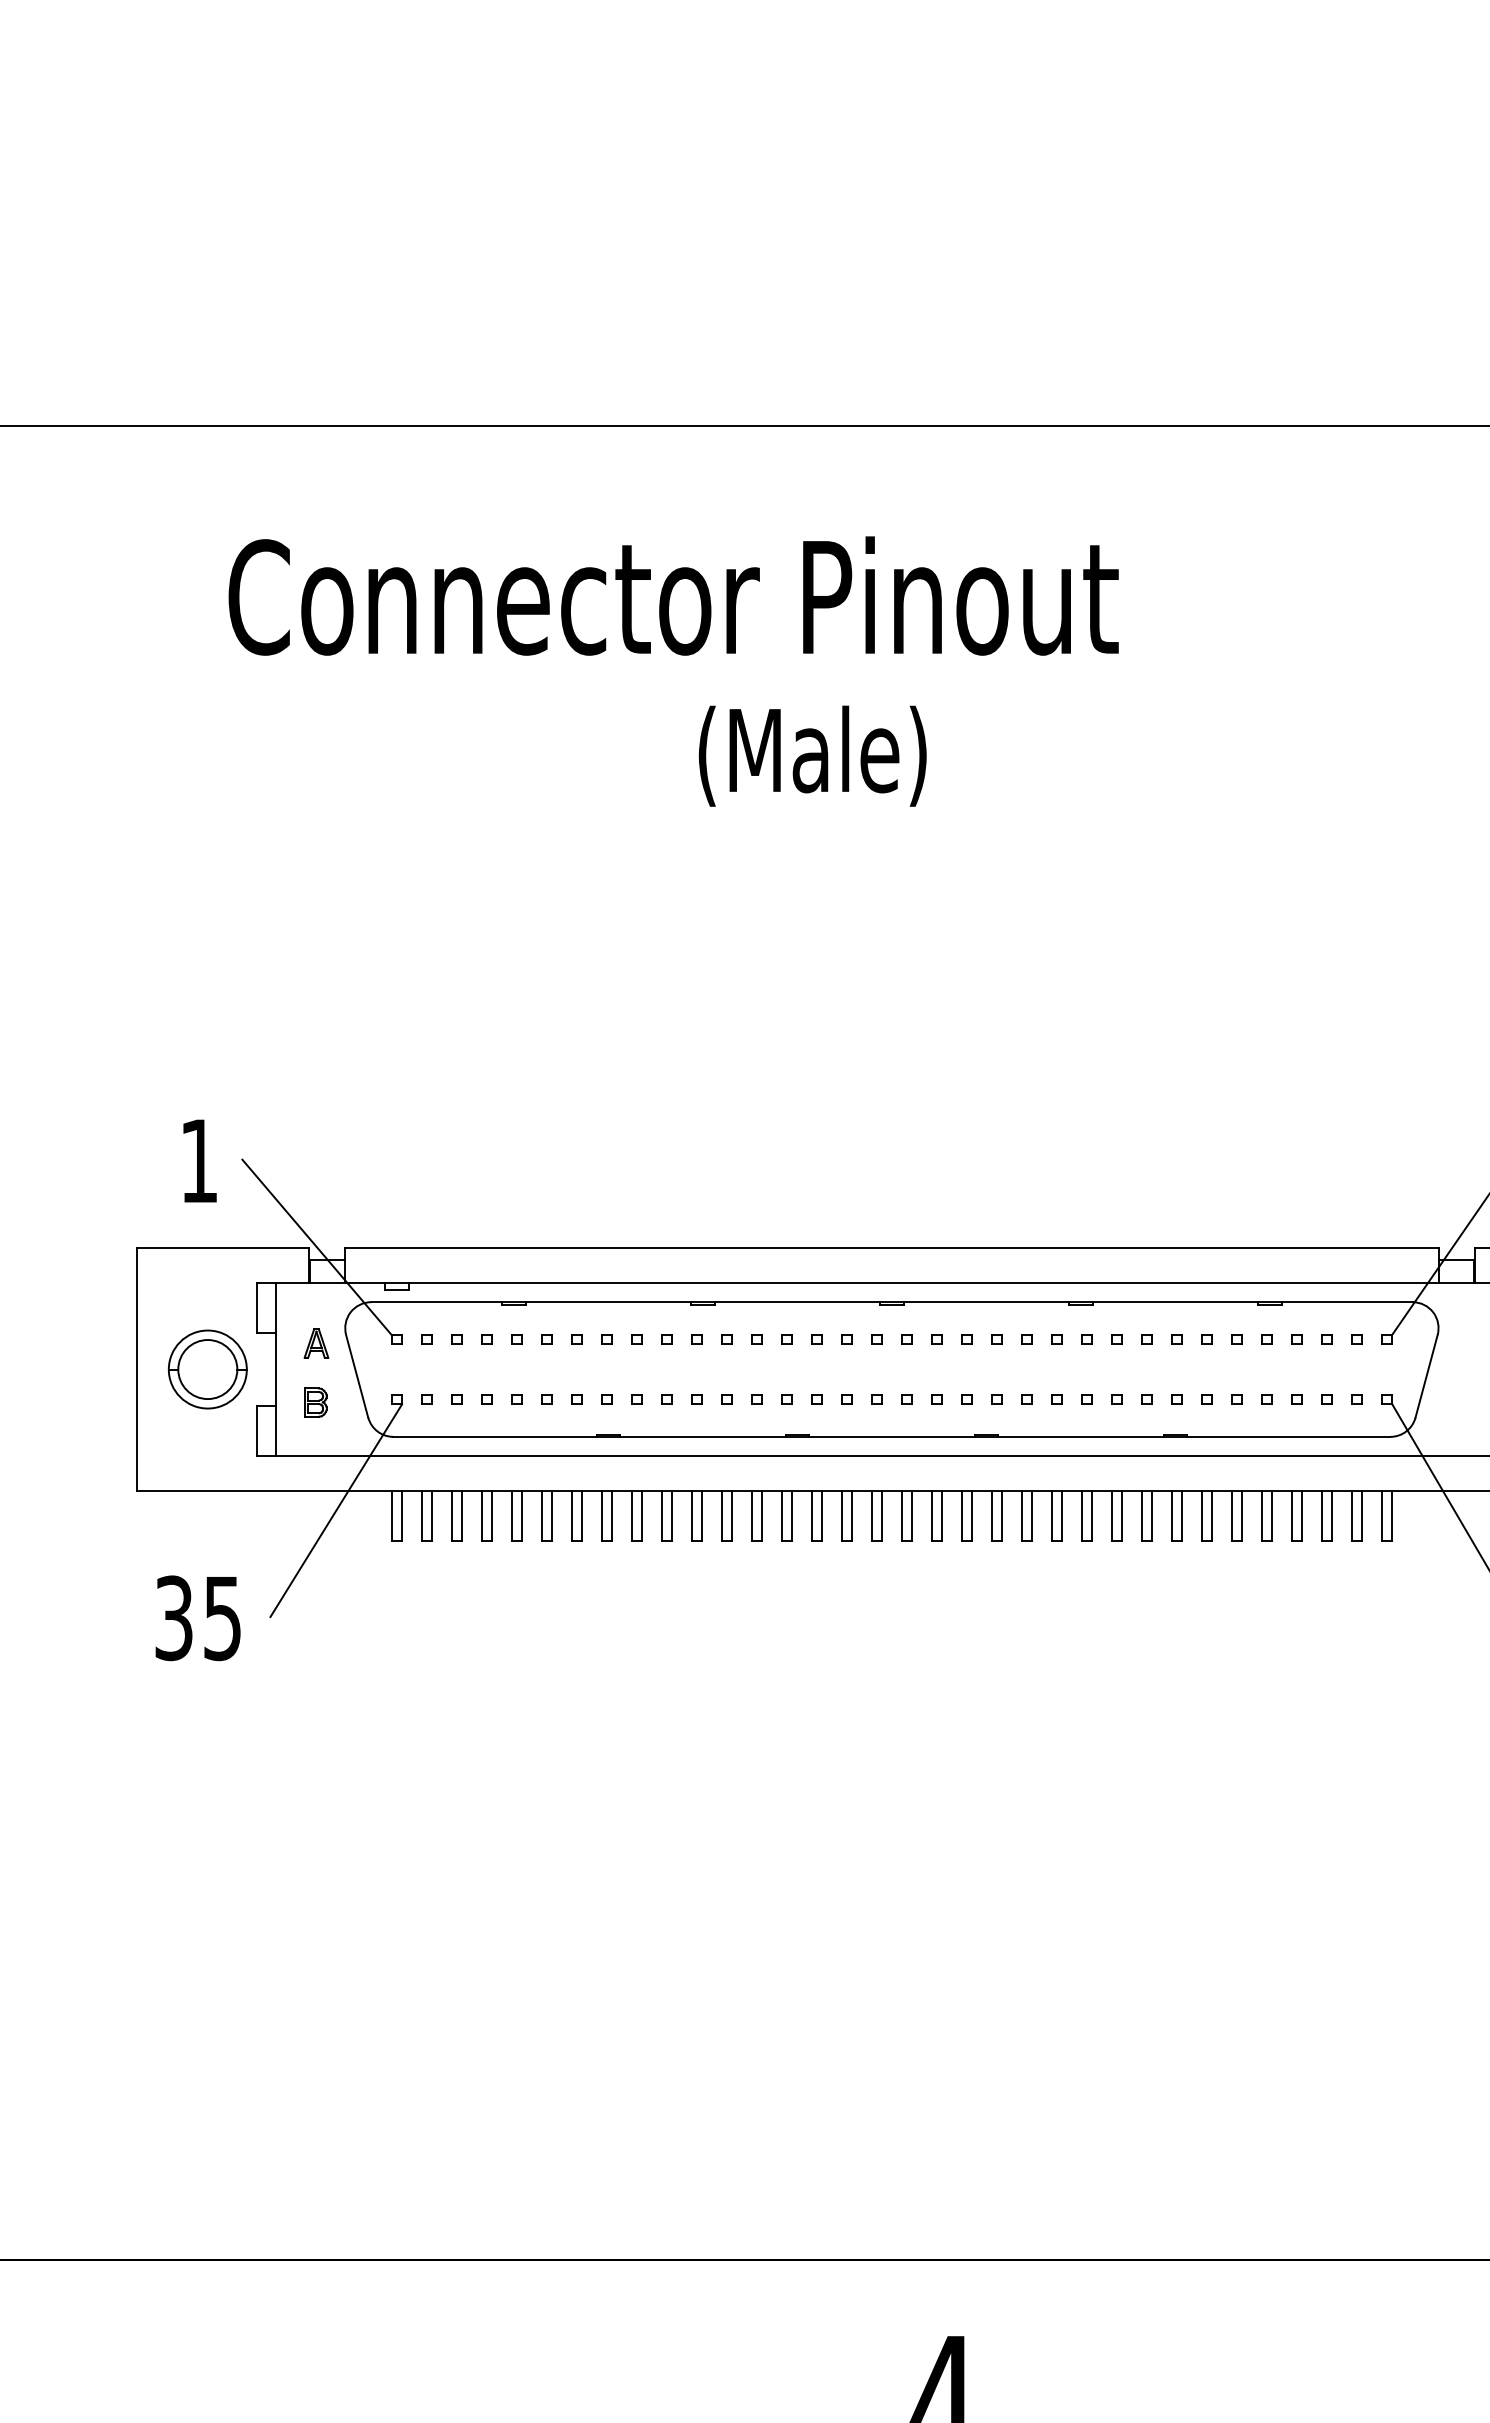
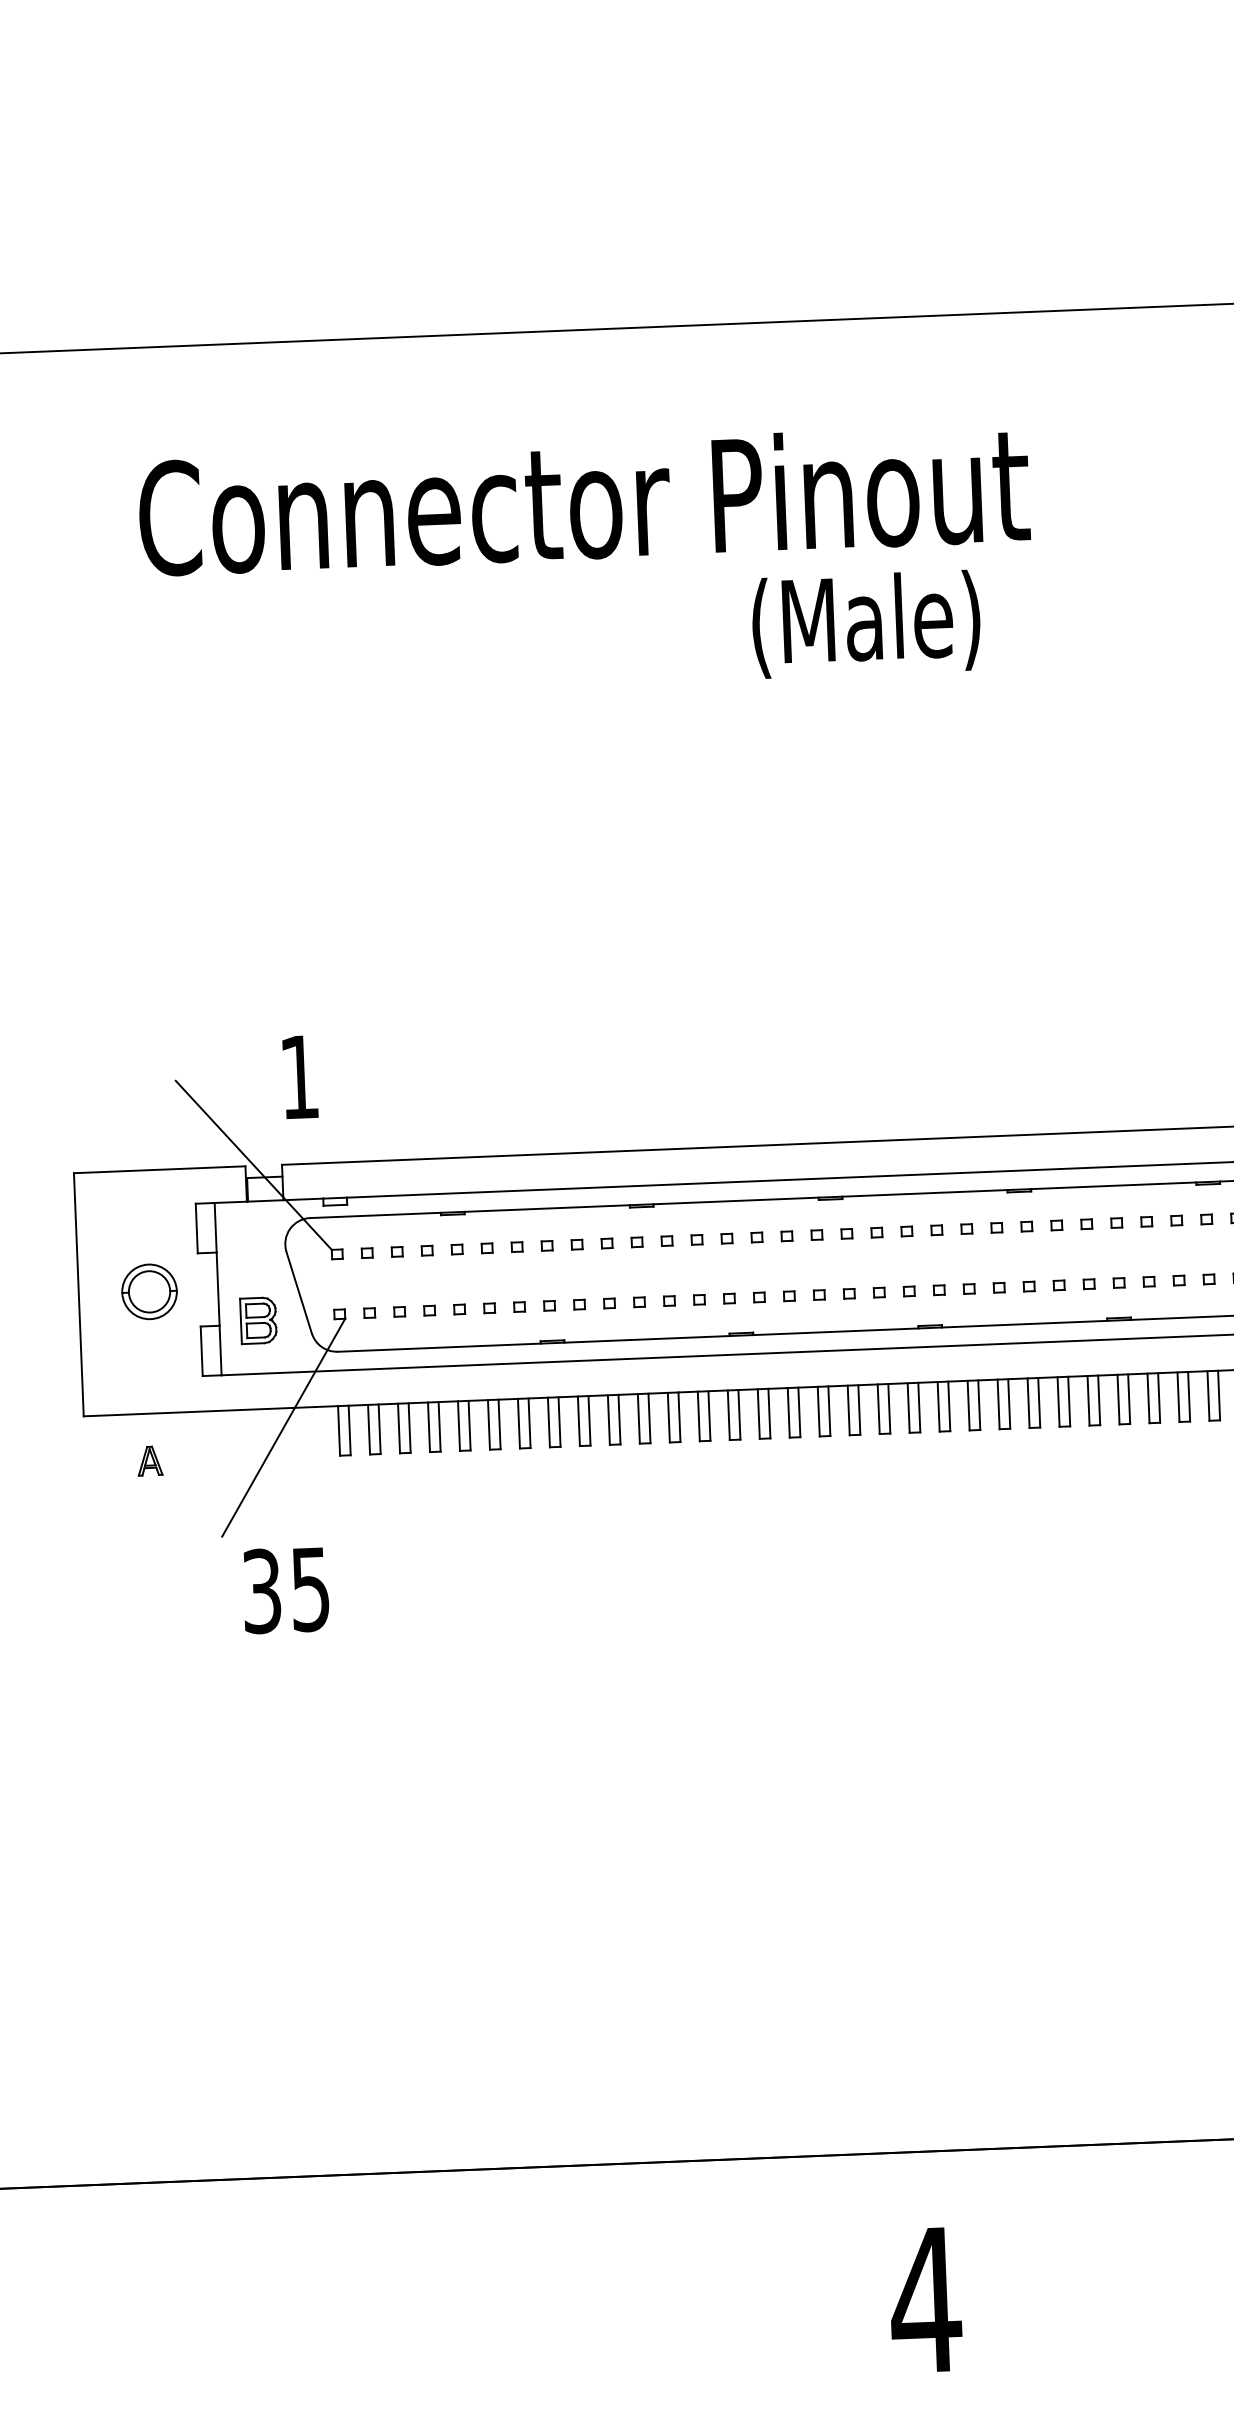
text: (812, 755) -> (866, 623), moved
text: (199, 1160) -> (299, 1076), moved
part: (316, 1343) -> (150, 1460), moved
part: (207, 1369) -> (149, 1291), size x0.7
part: (315, 1402) -> (258, 1320), size x1.6
text: (197, 1618) -> (285, 1590), moved

